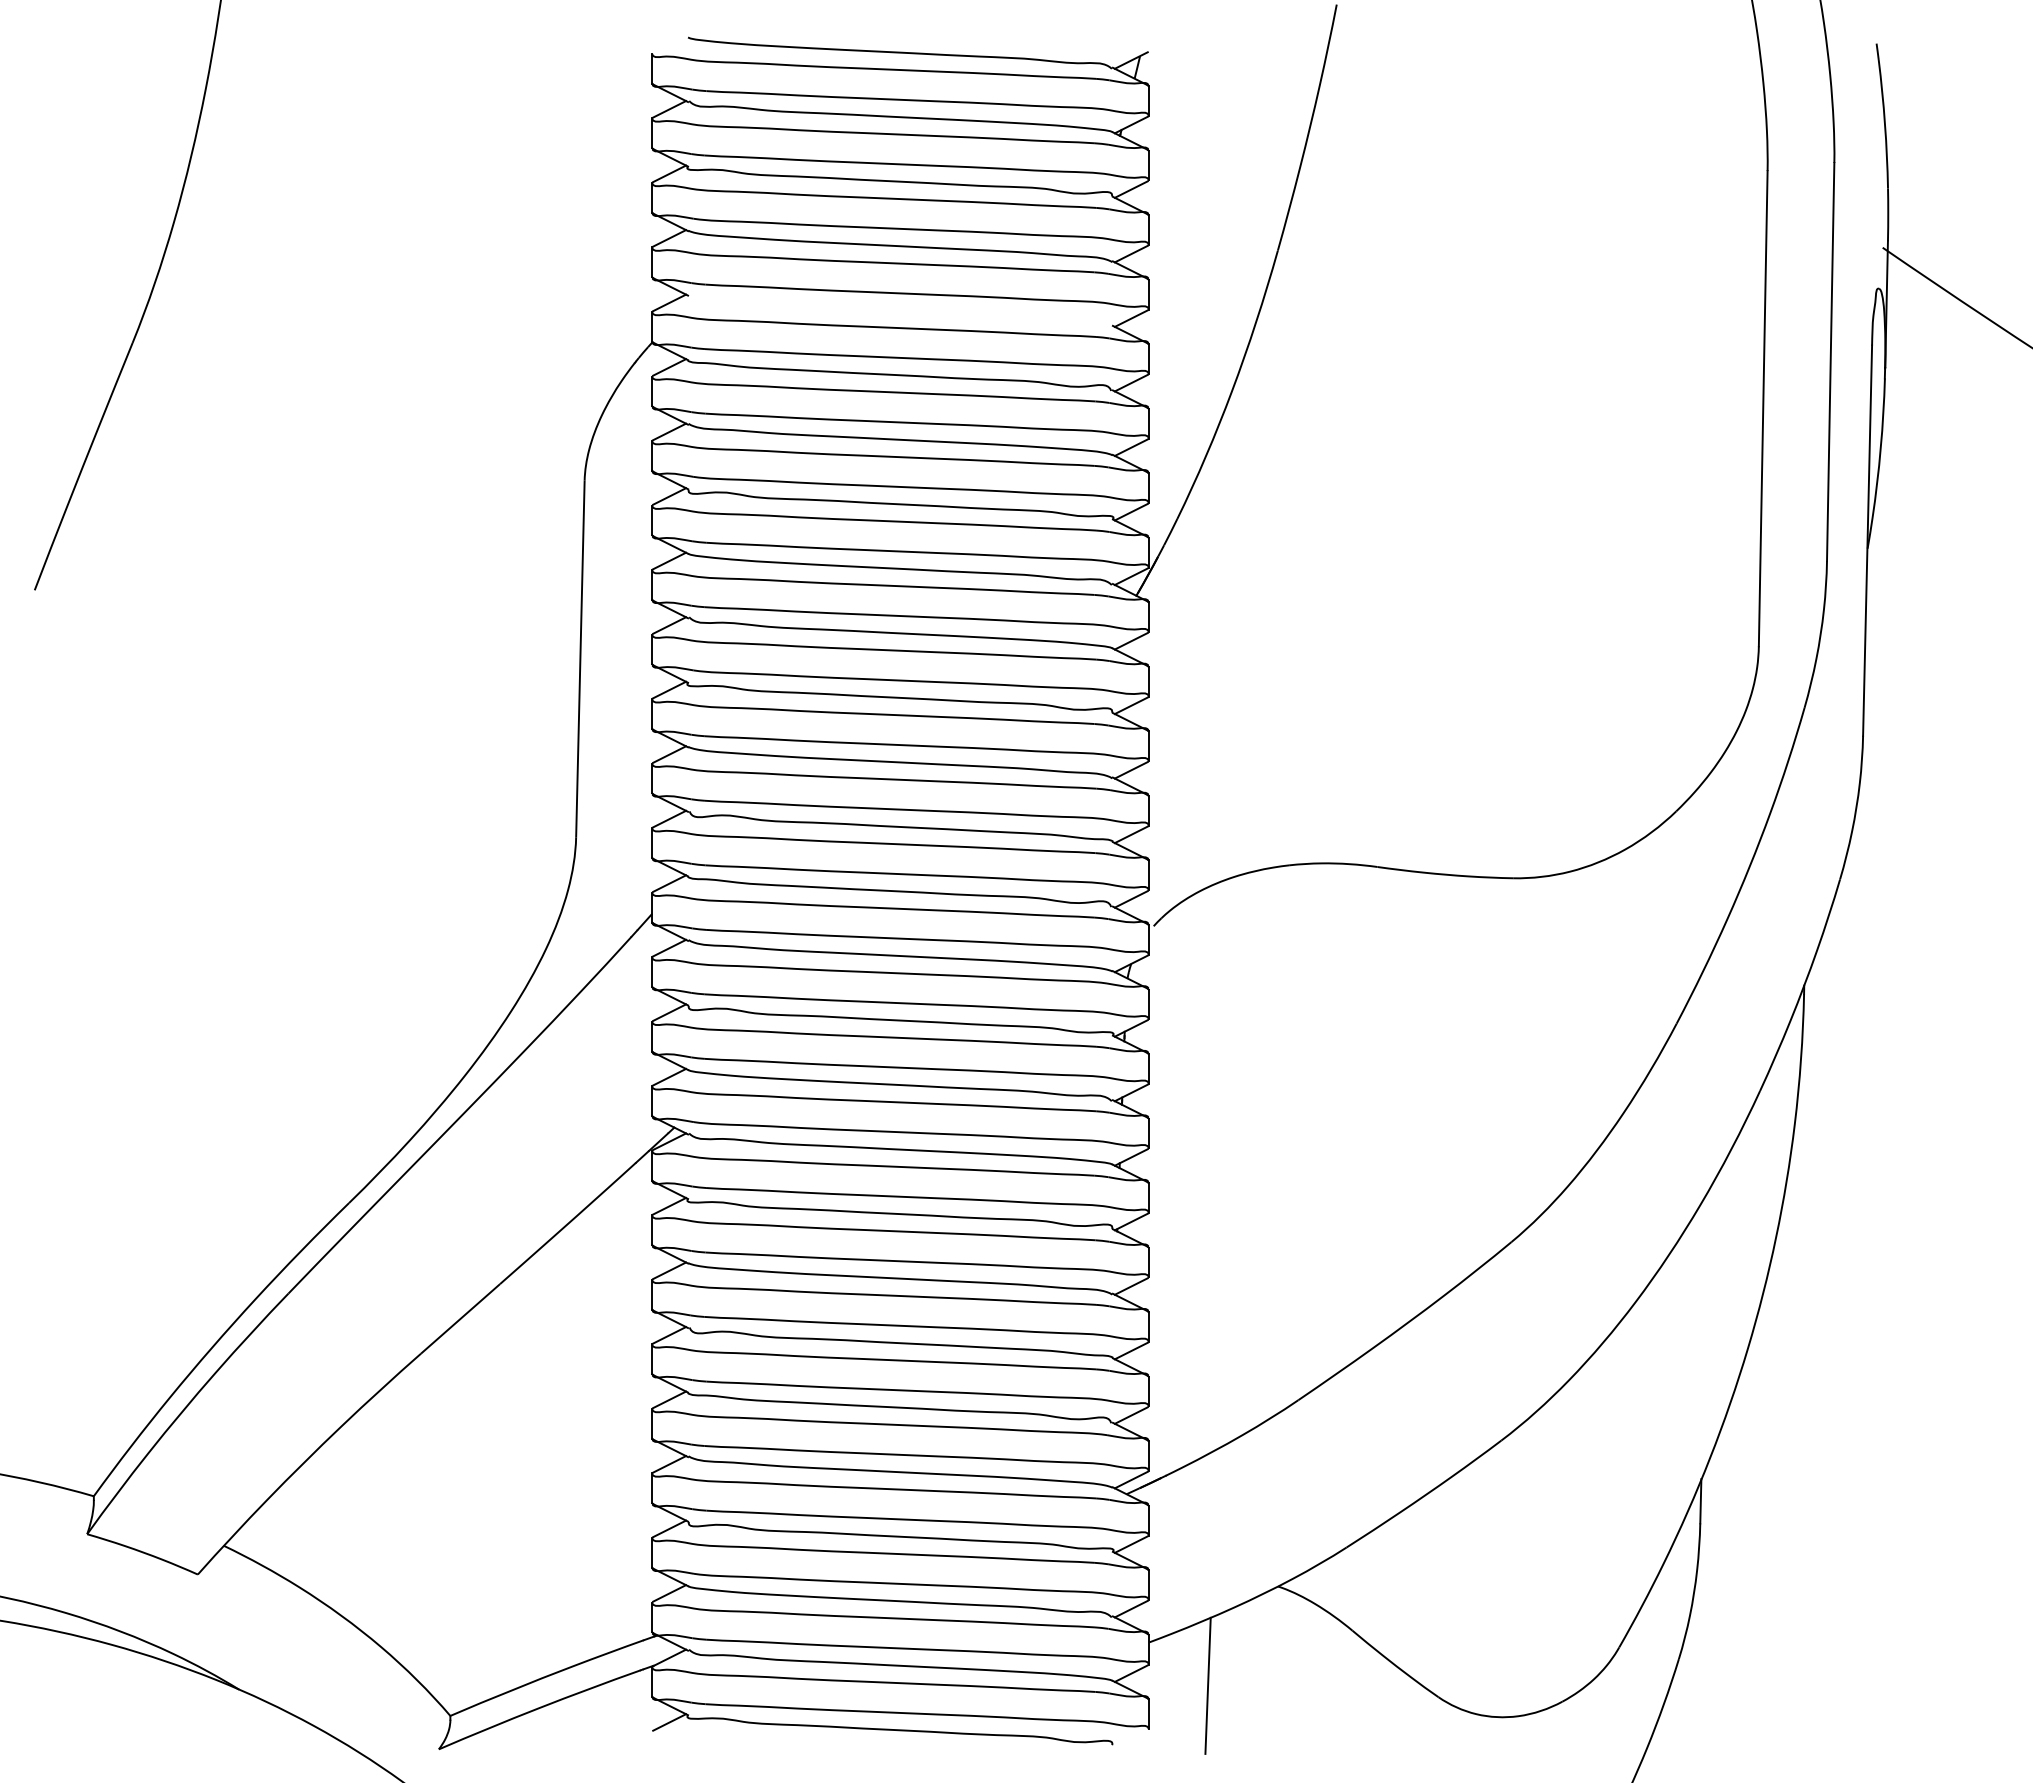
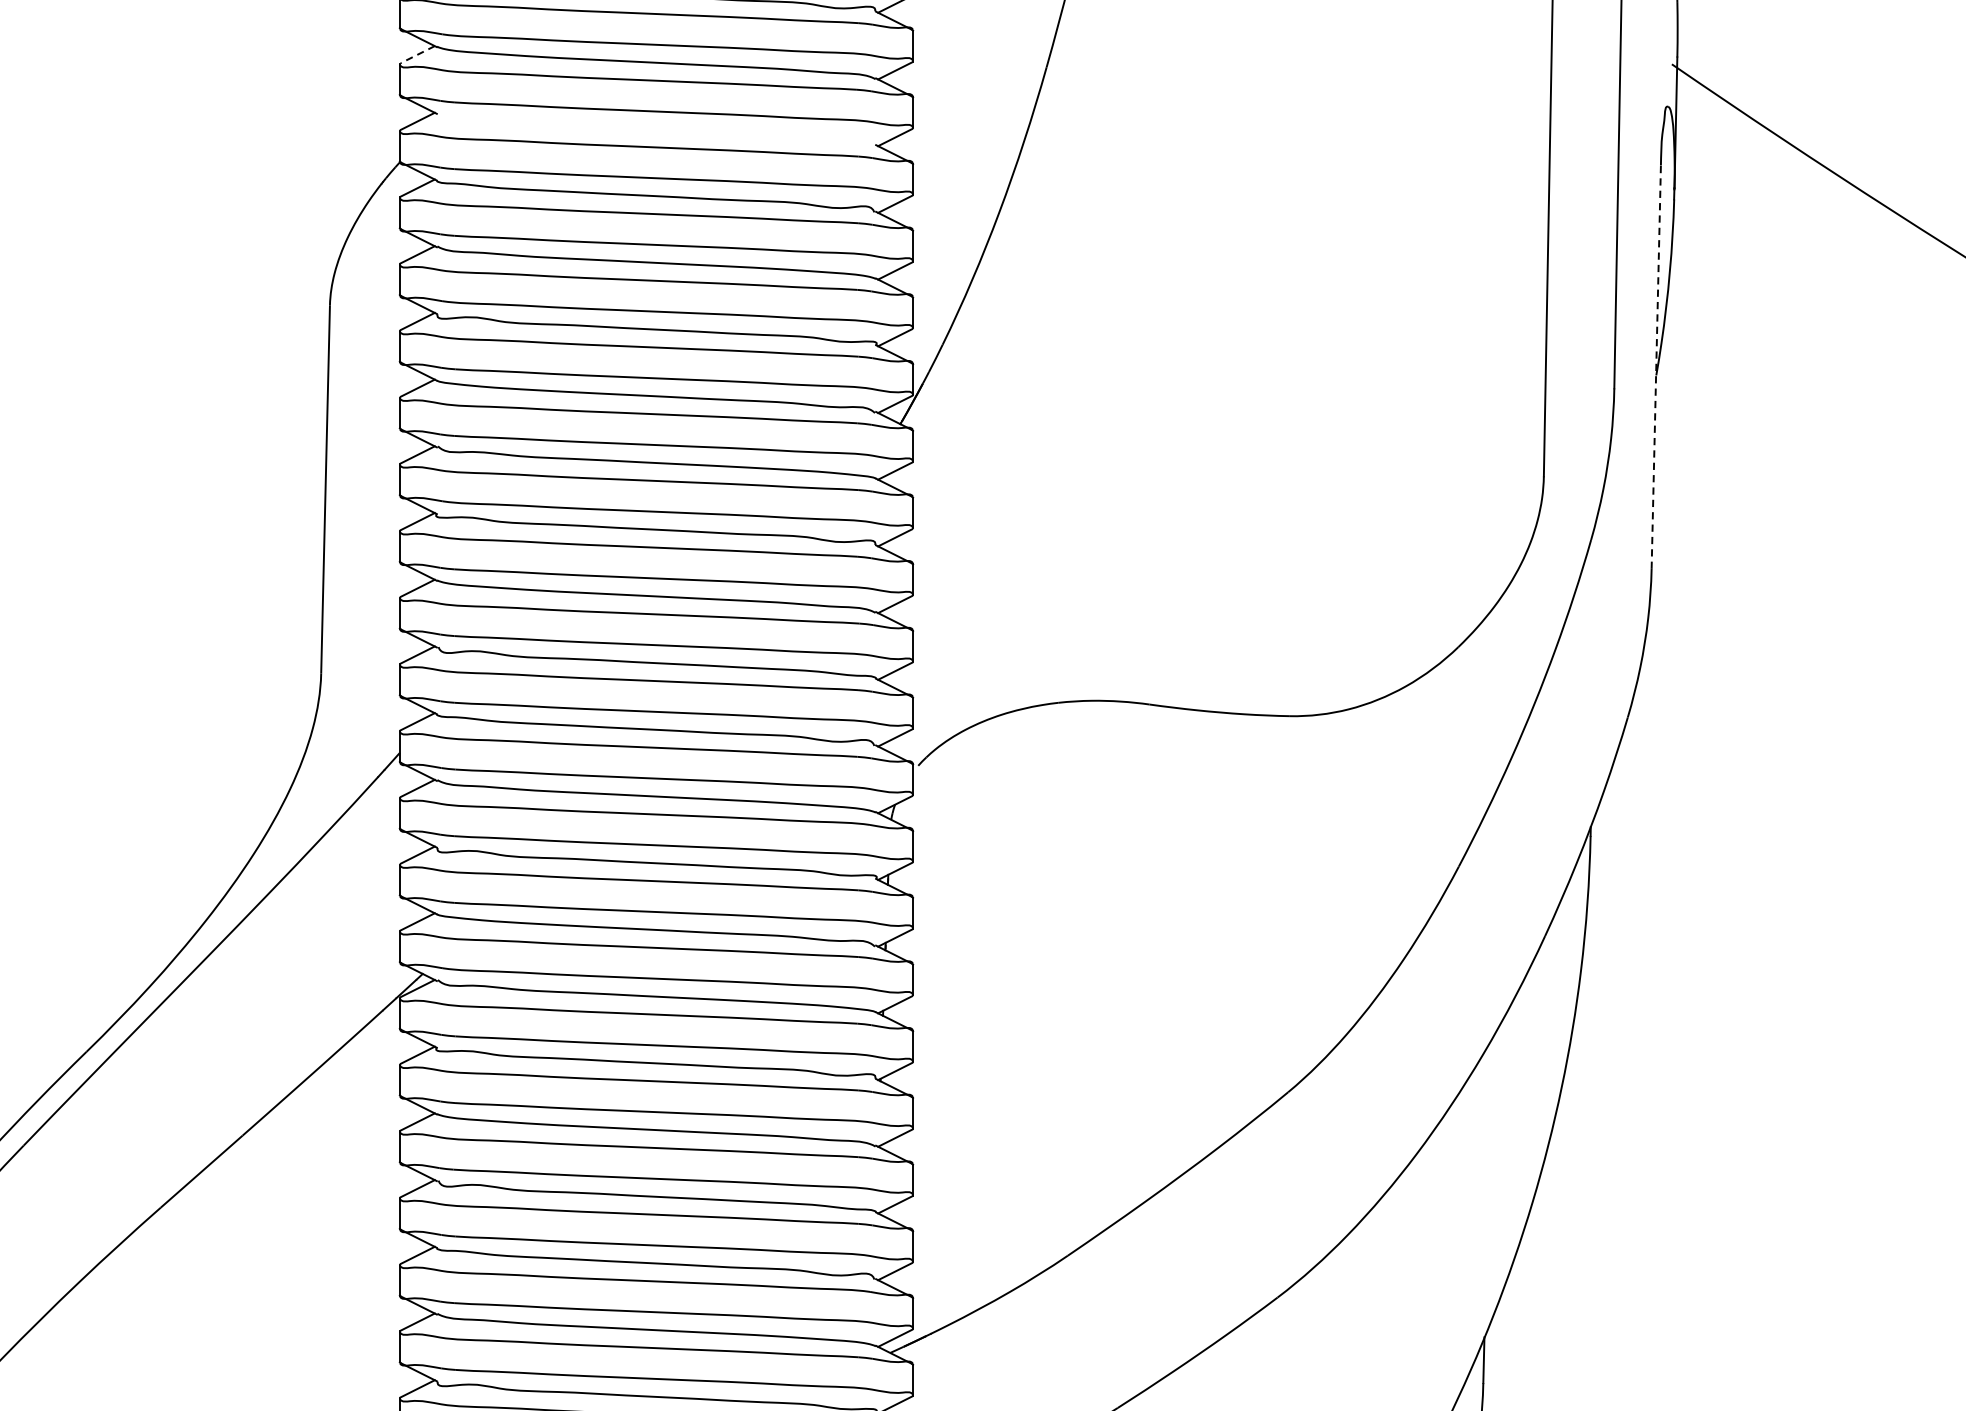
line: (669, 238) -> (417, 54), solid -> dashed
line: (1867, 540) -> (1656, 366), solid -> dashed

